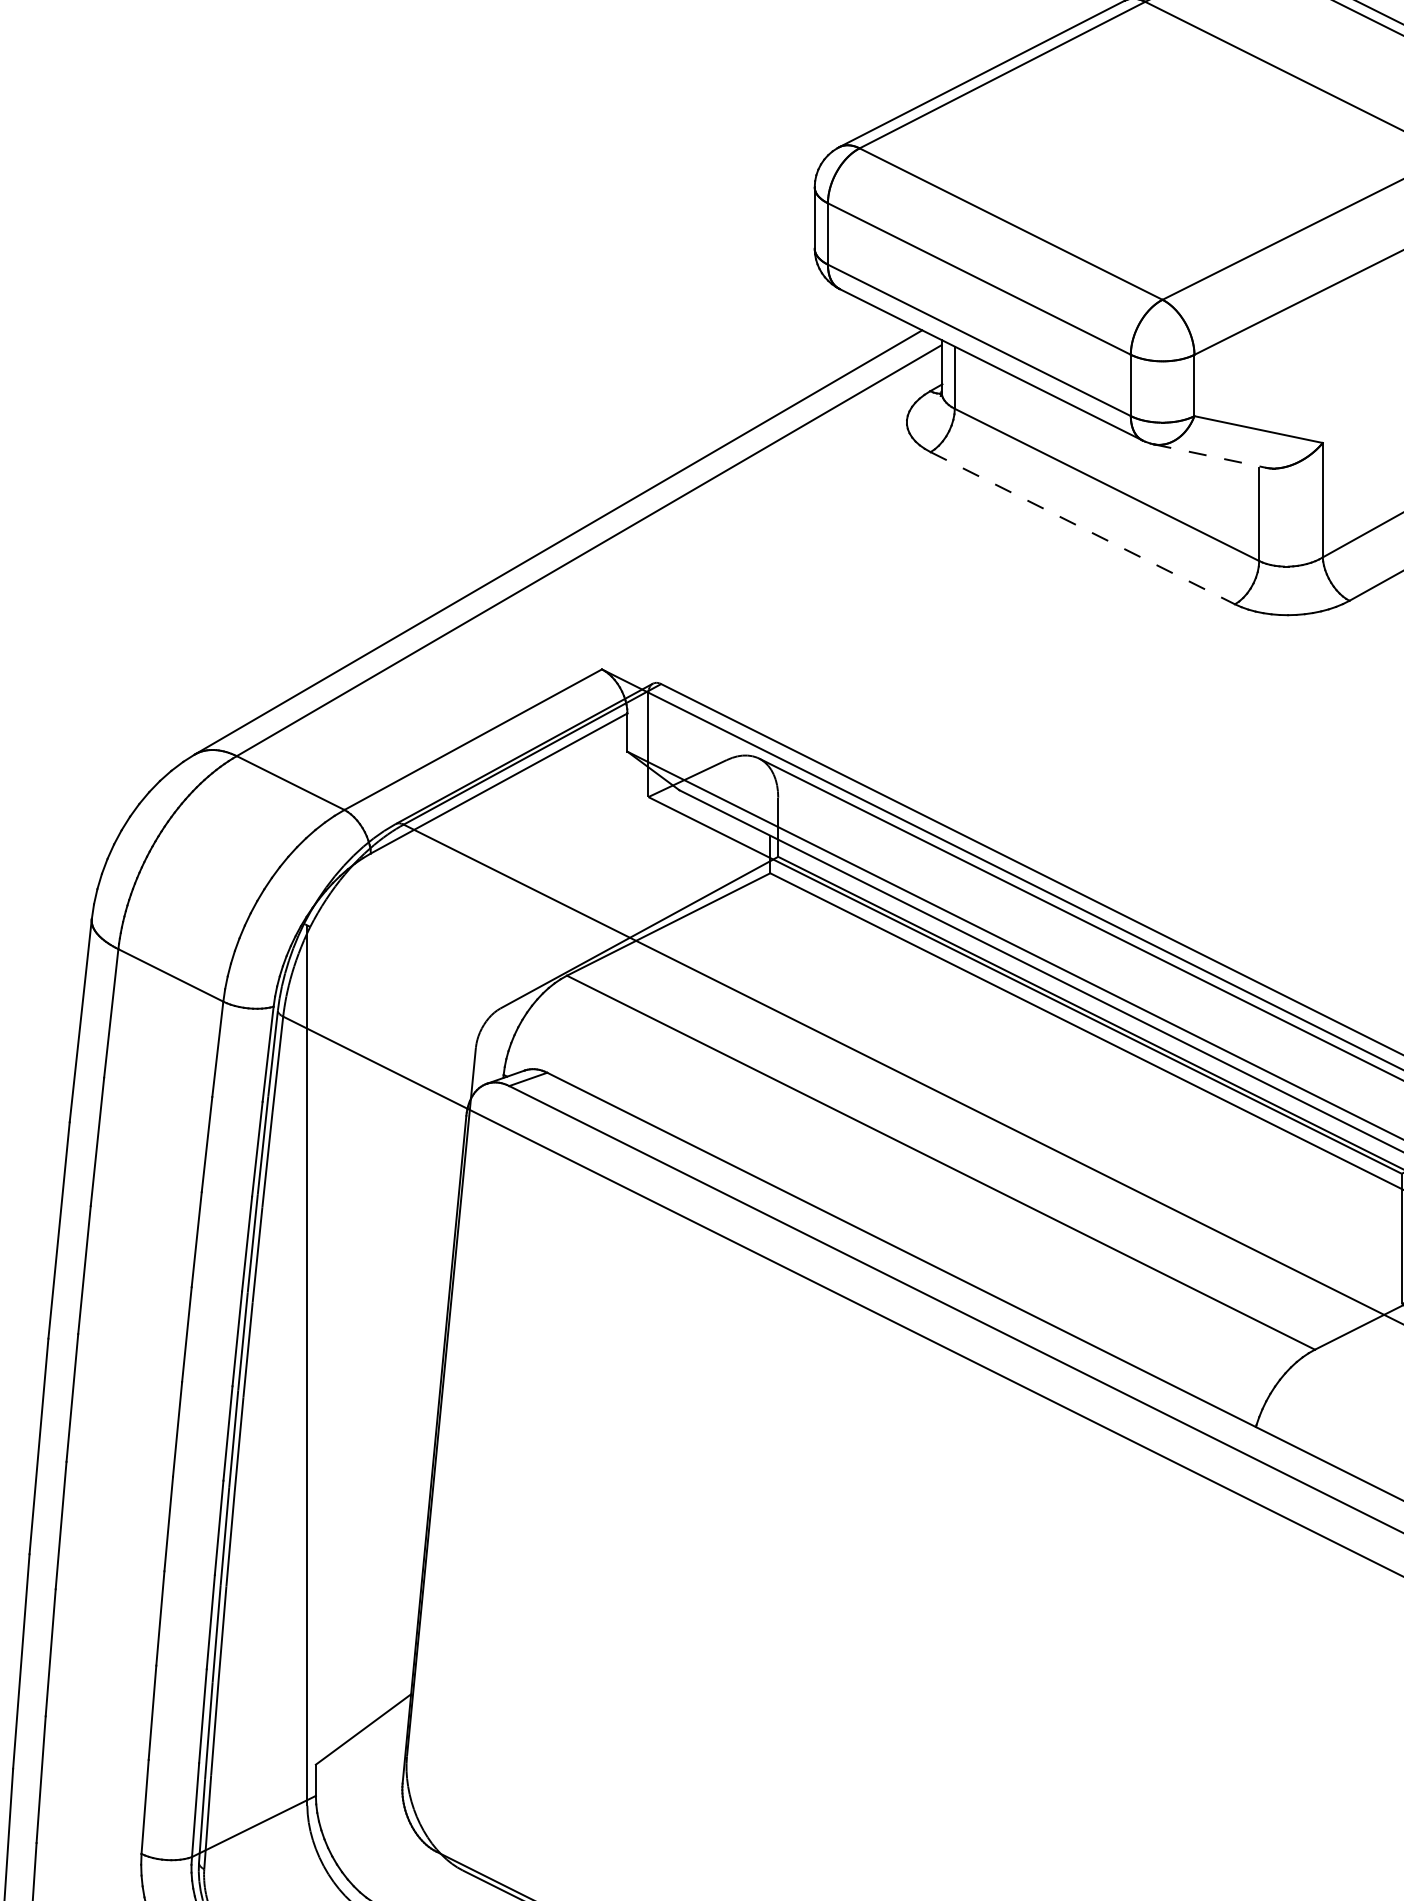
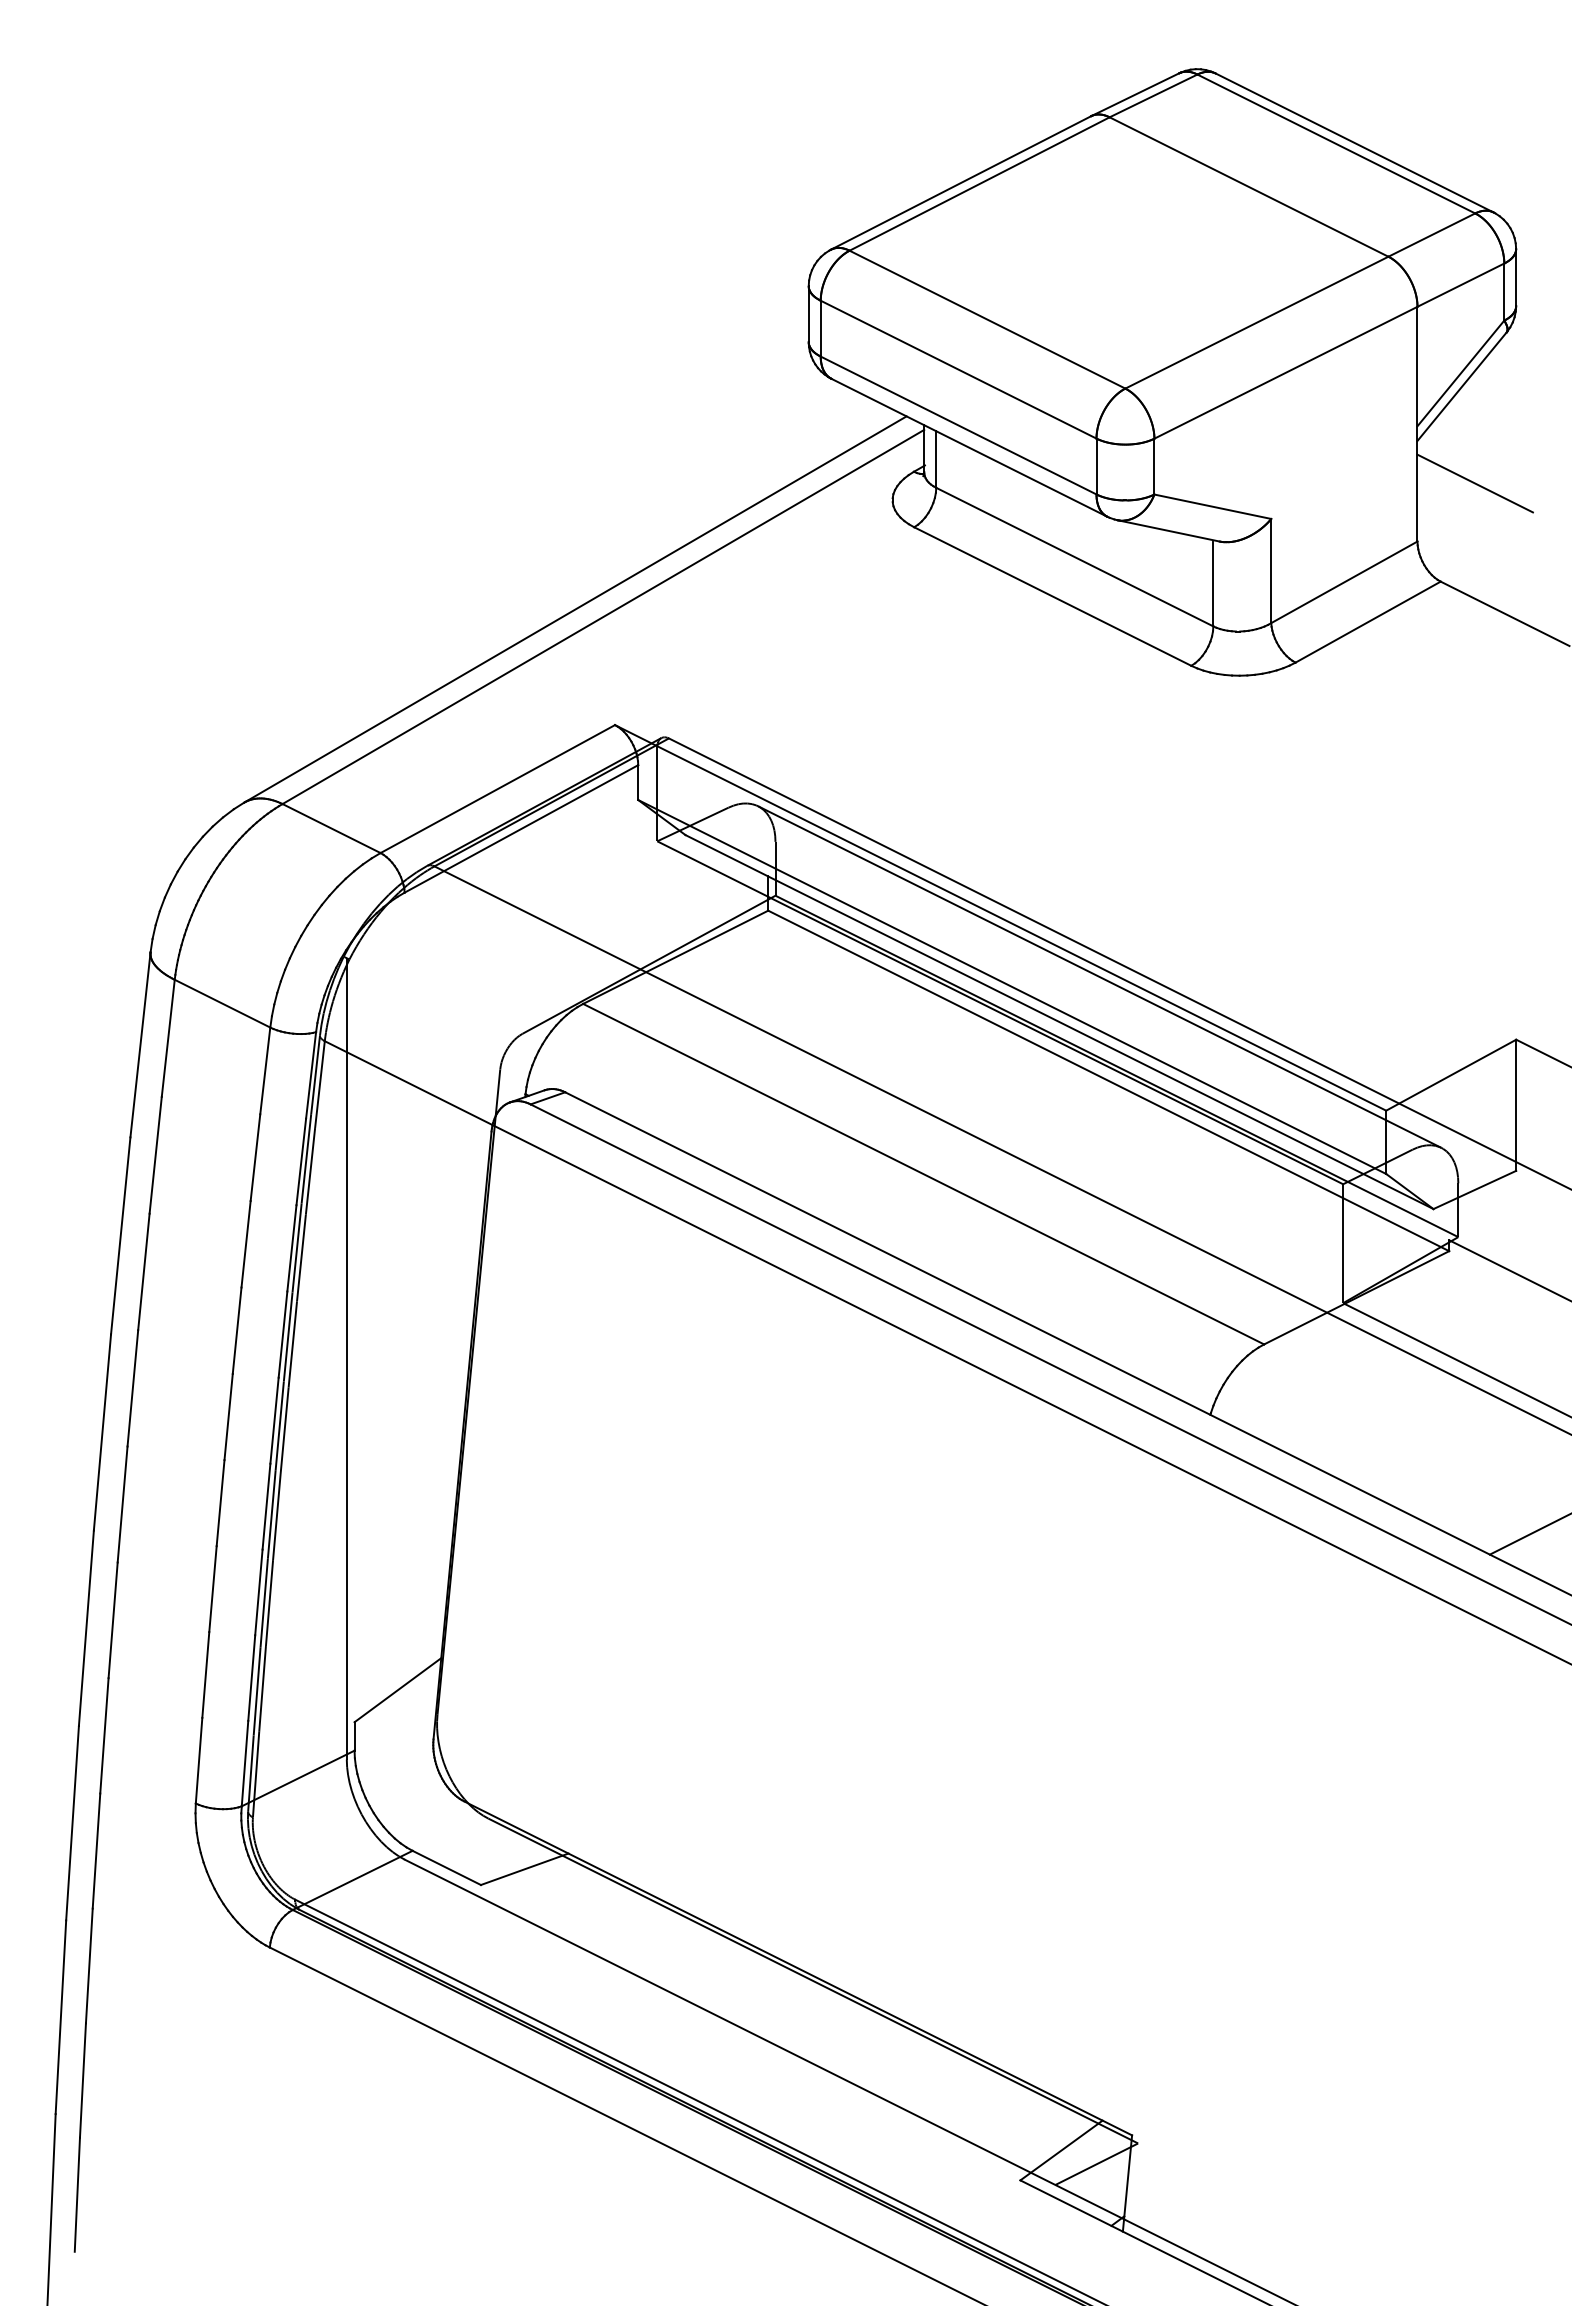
line: (1209, 455) -> (1168, 530), dashed -> solid
line: (1082, 528) -> (1052, 596), dashed -> solid

